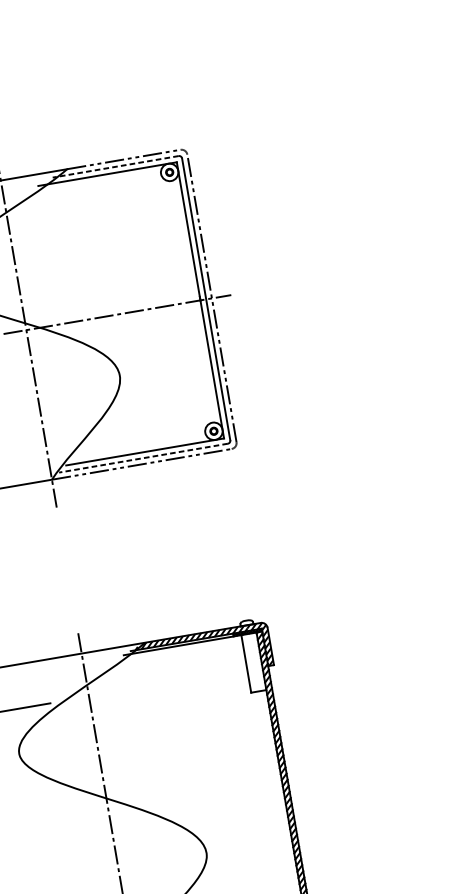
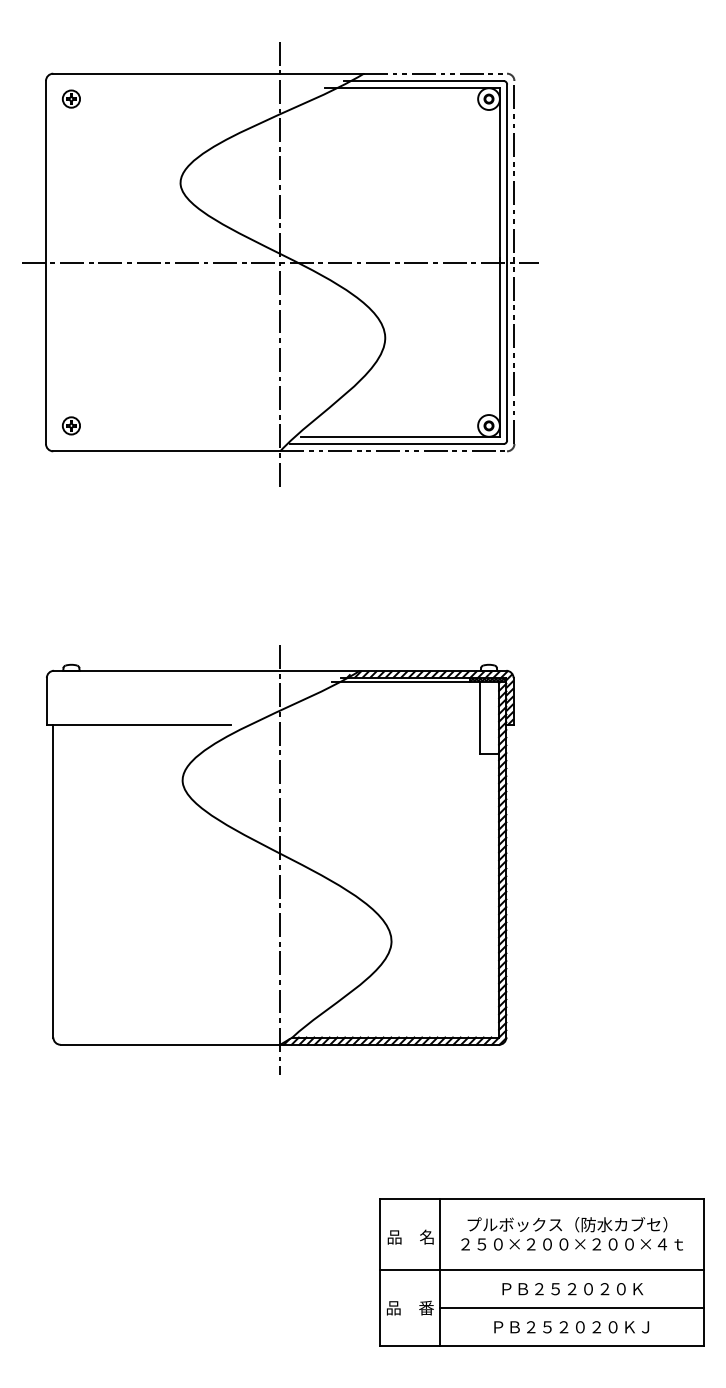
line: (115, 166) -> (423, 80), dashed -> solid
line: (143, 458) -> (397, 444), dashed -> solid

